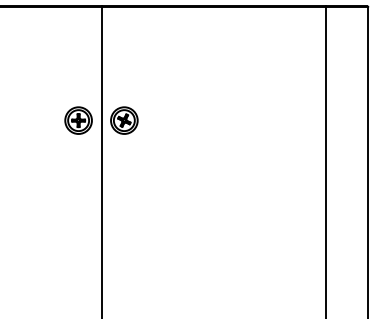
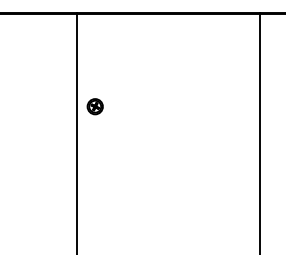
part: (78, 120) -> (57, 106), removed
part: (124, 120) -> (95, 106), size x0.7

